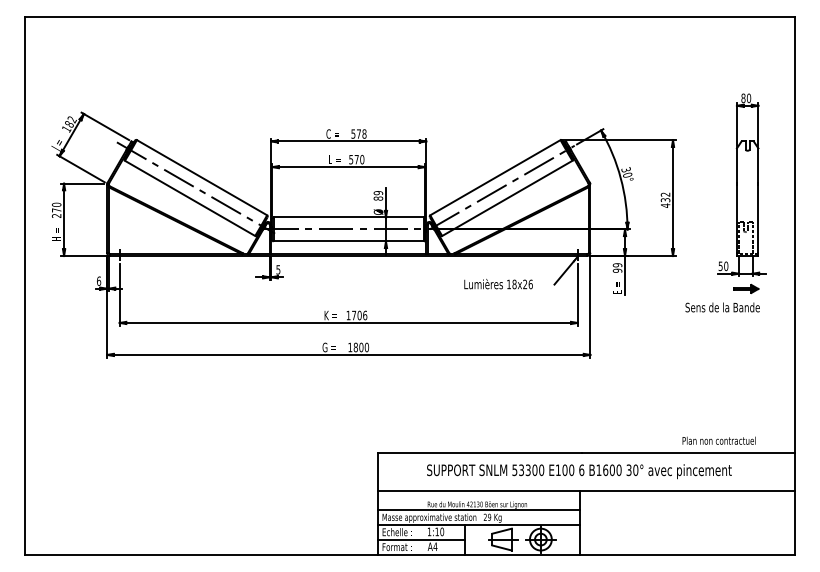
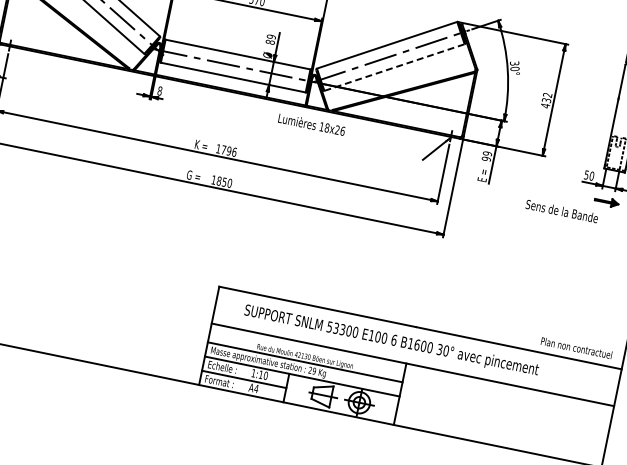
line: (507, 198) -> (394, 67), solid -> dashed
text: (278, 269) -> (160, 90), 5 -> 8
text: (498, 284) -> (311, 124), moved
text: (722, 307) -> (561, 211), moved
text: (359, 315) -> (229, 151), 1706 -> 1796
text: (361, 347) -> (224, 182), 1800 -> 1850
text: (718, 440) -> (576, 347), moved
text: (579, 471) -> (391, 341), moved

